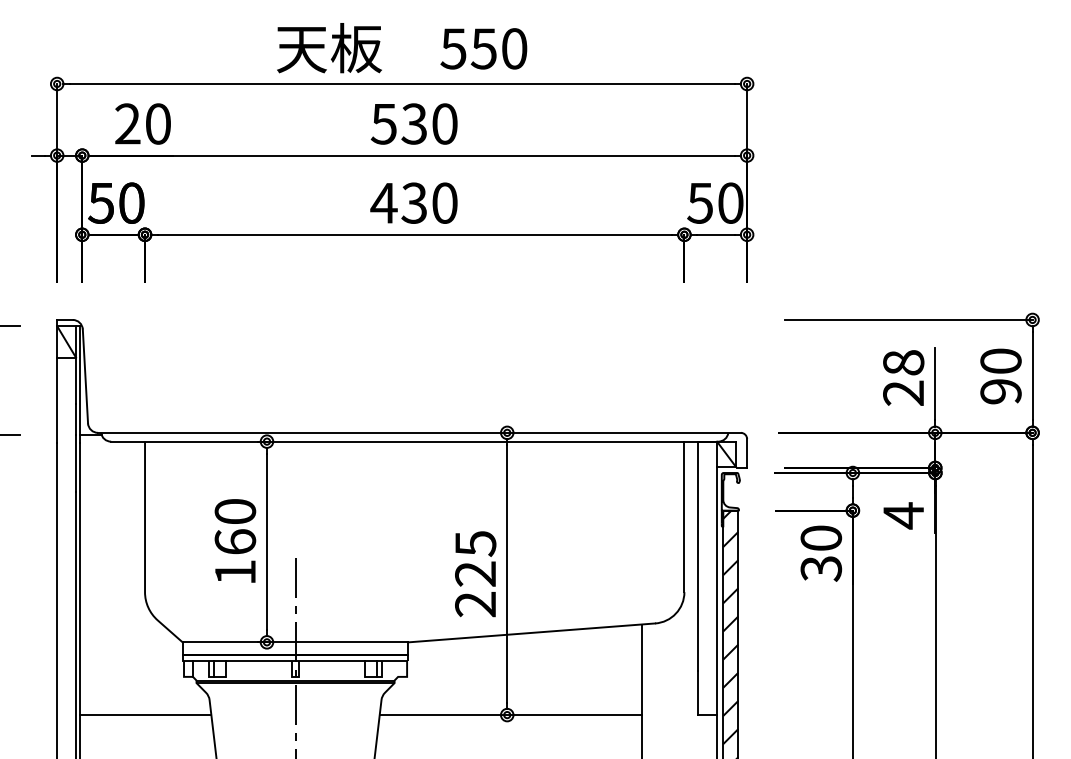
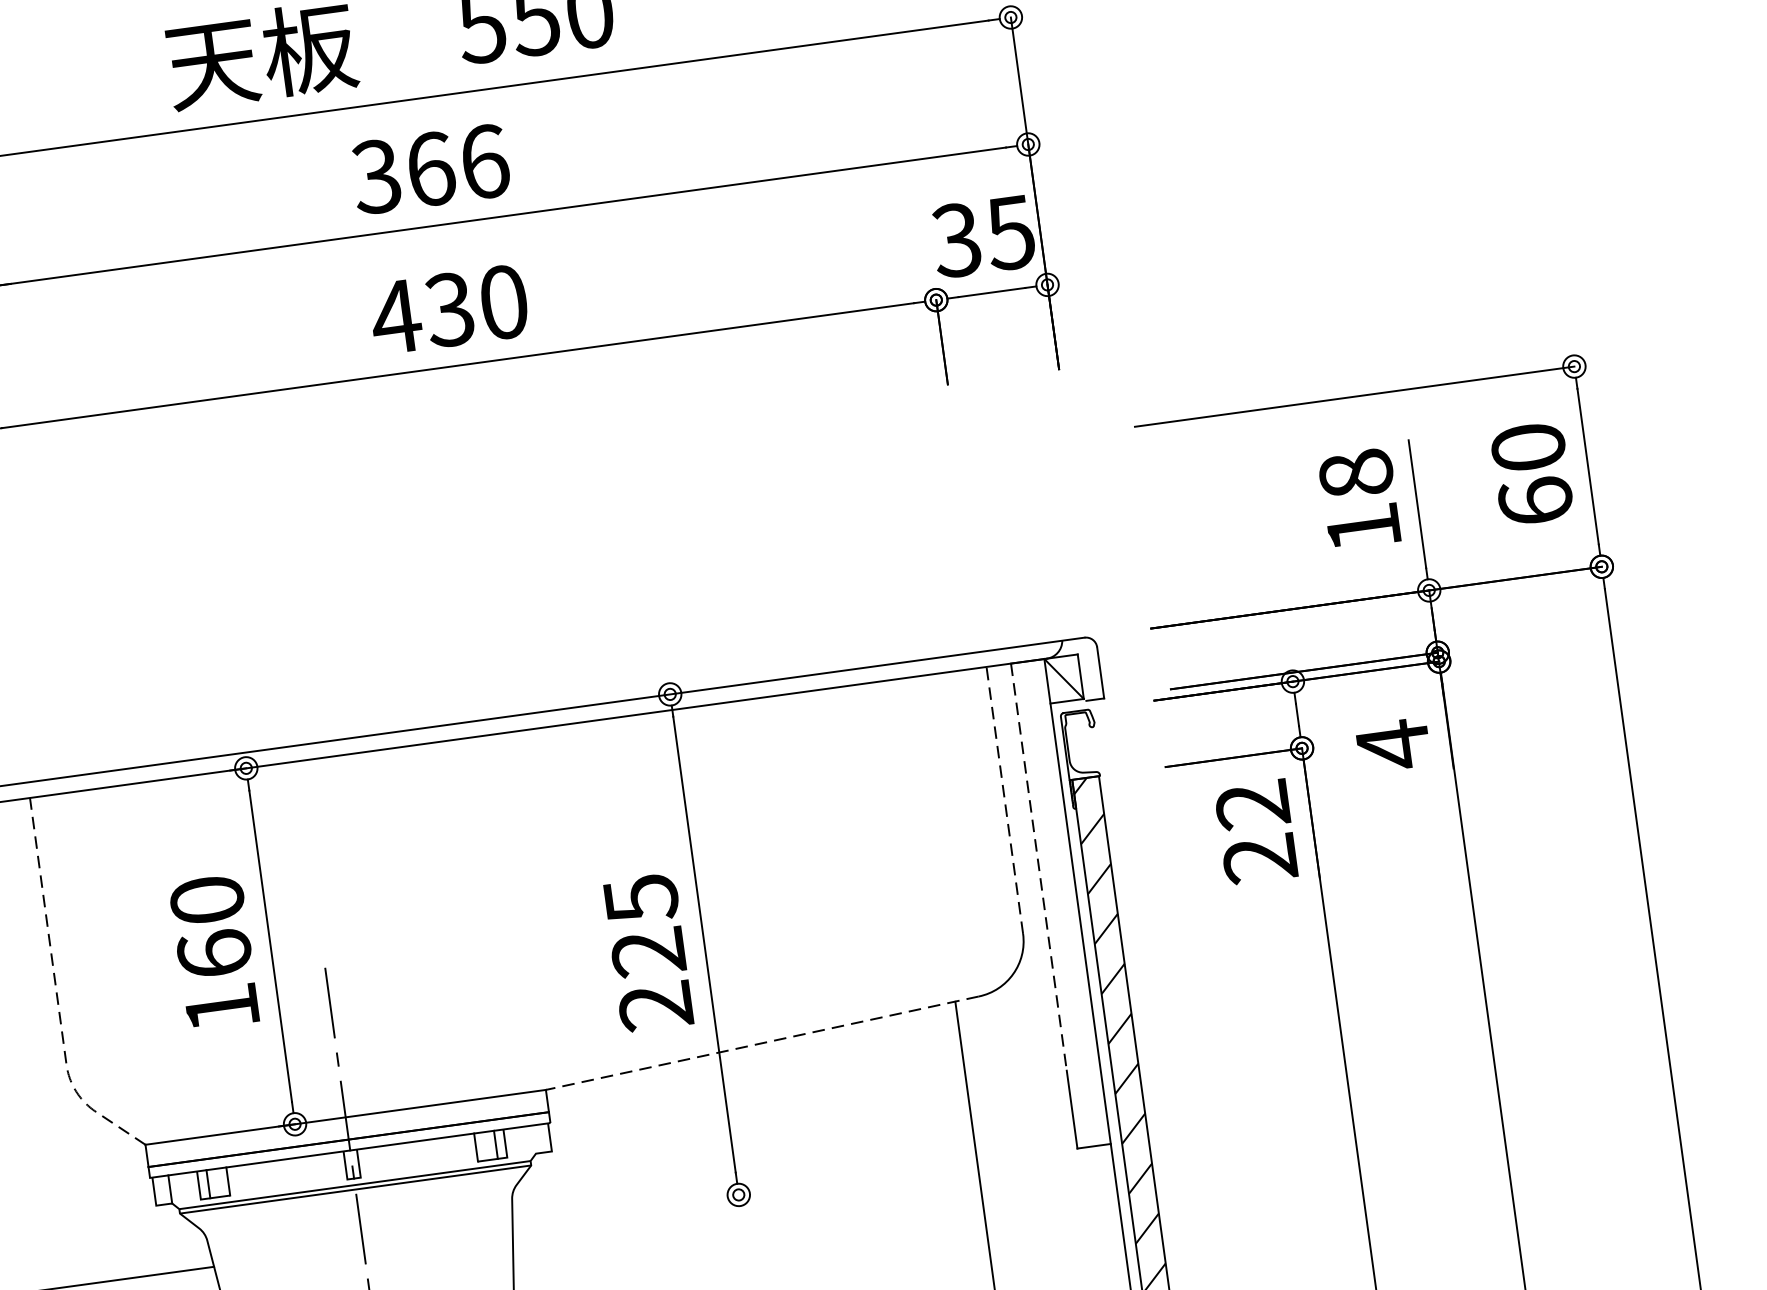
text: (414, 123) -> (430, 168), 530 -> 366
text: (715, 202) -> (983, 235), 50 -> 35
text: (1000, 391) -> (1534, 501), 90 -> 60
text: (903, 392) -> (1363, 526), 28 -> 18
line: (684, 516) -> (1004, 799), solid -> dashed
text: (821, 553) -> (1256, 832), 30 -> 22
line: (145, 555) -> (58, 999), solid -> dashed
line: (698, 556) -> (1039, 867), solid -> dashed
line: (531, 632) -> (761, 1042), solid -> dashed
line: (510, 715) -> (744, 1194), removed

